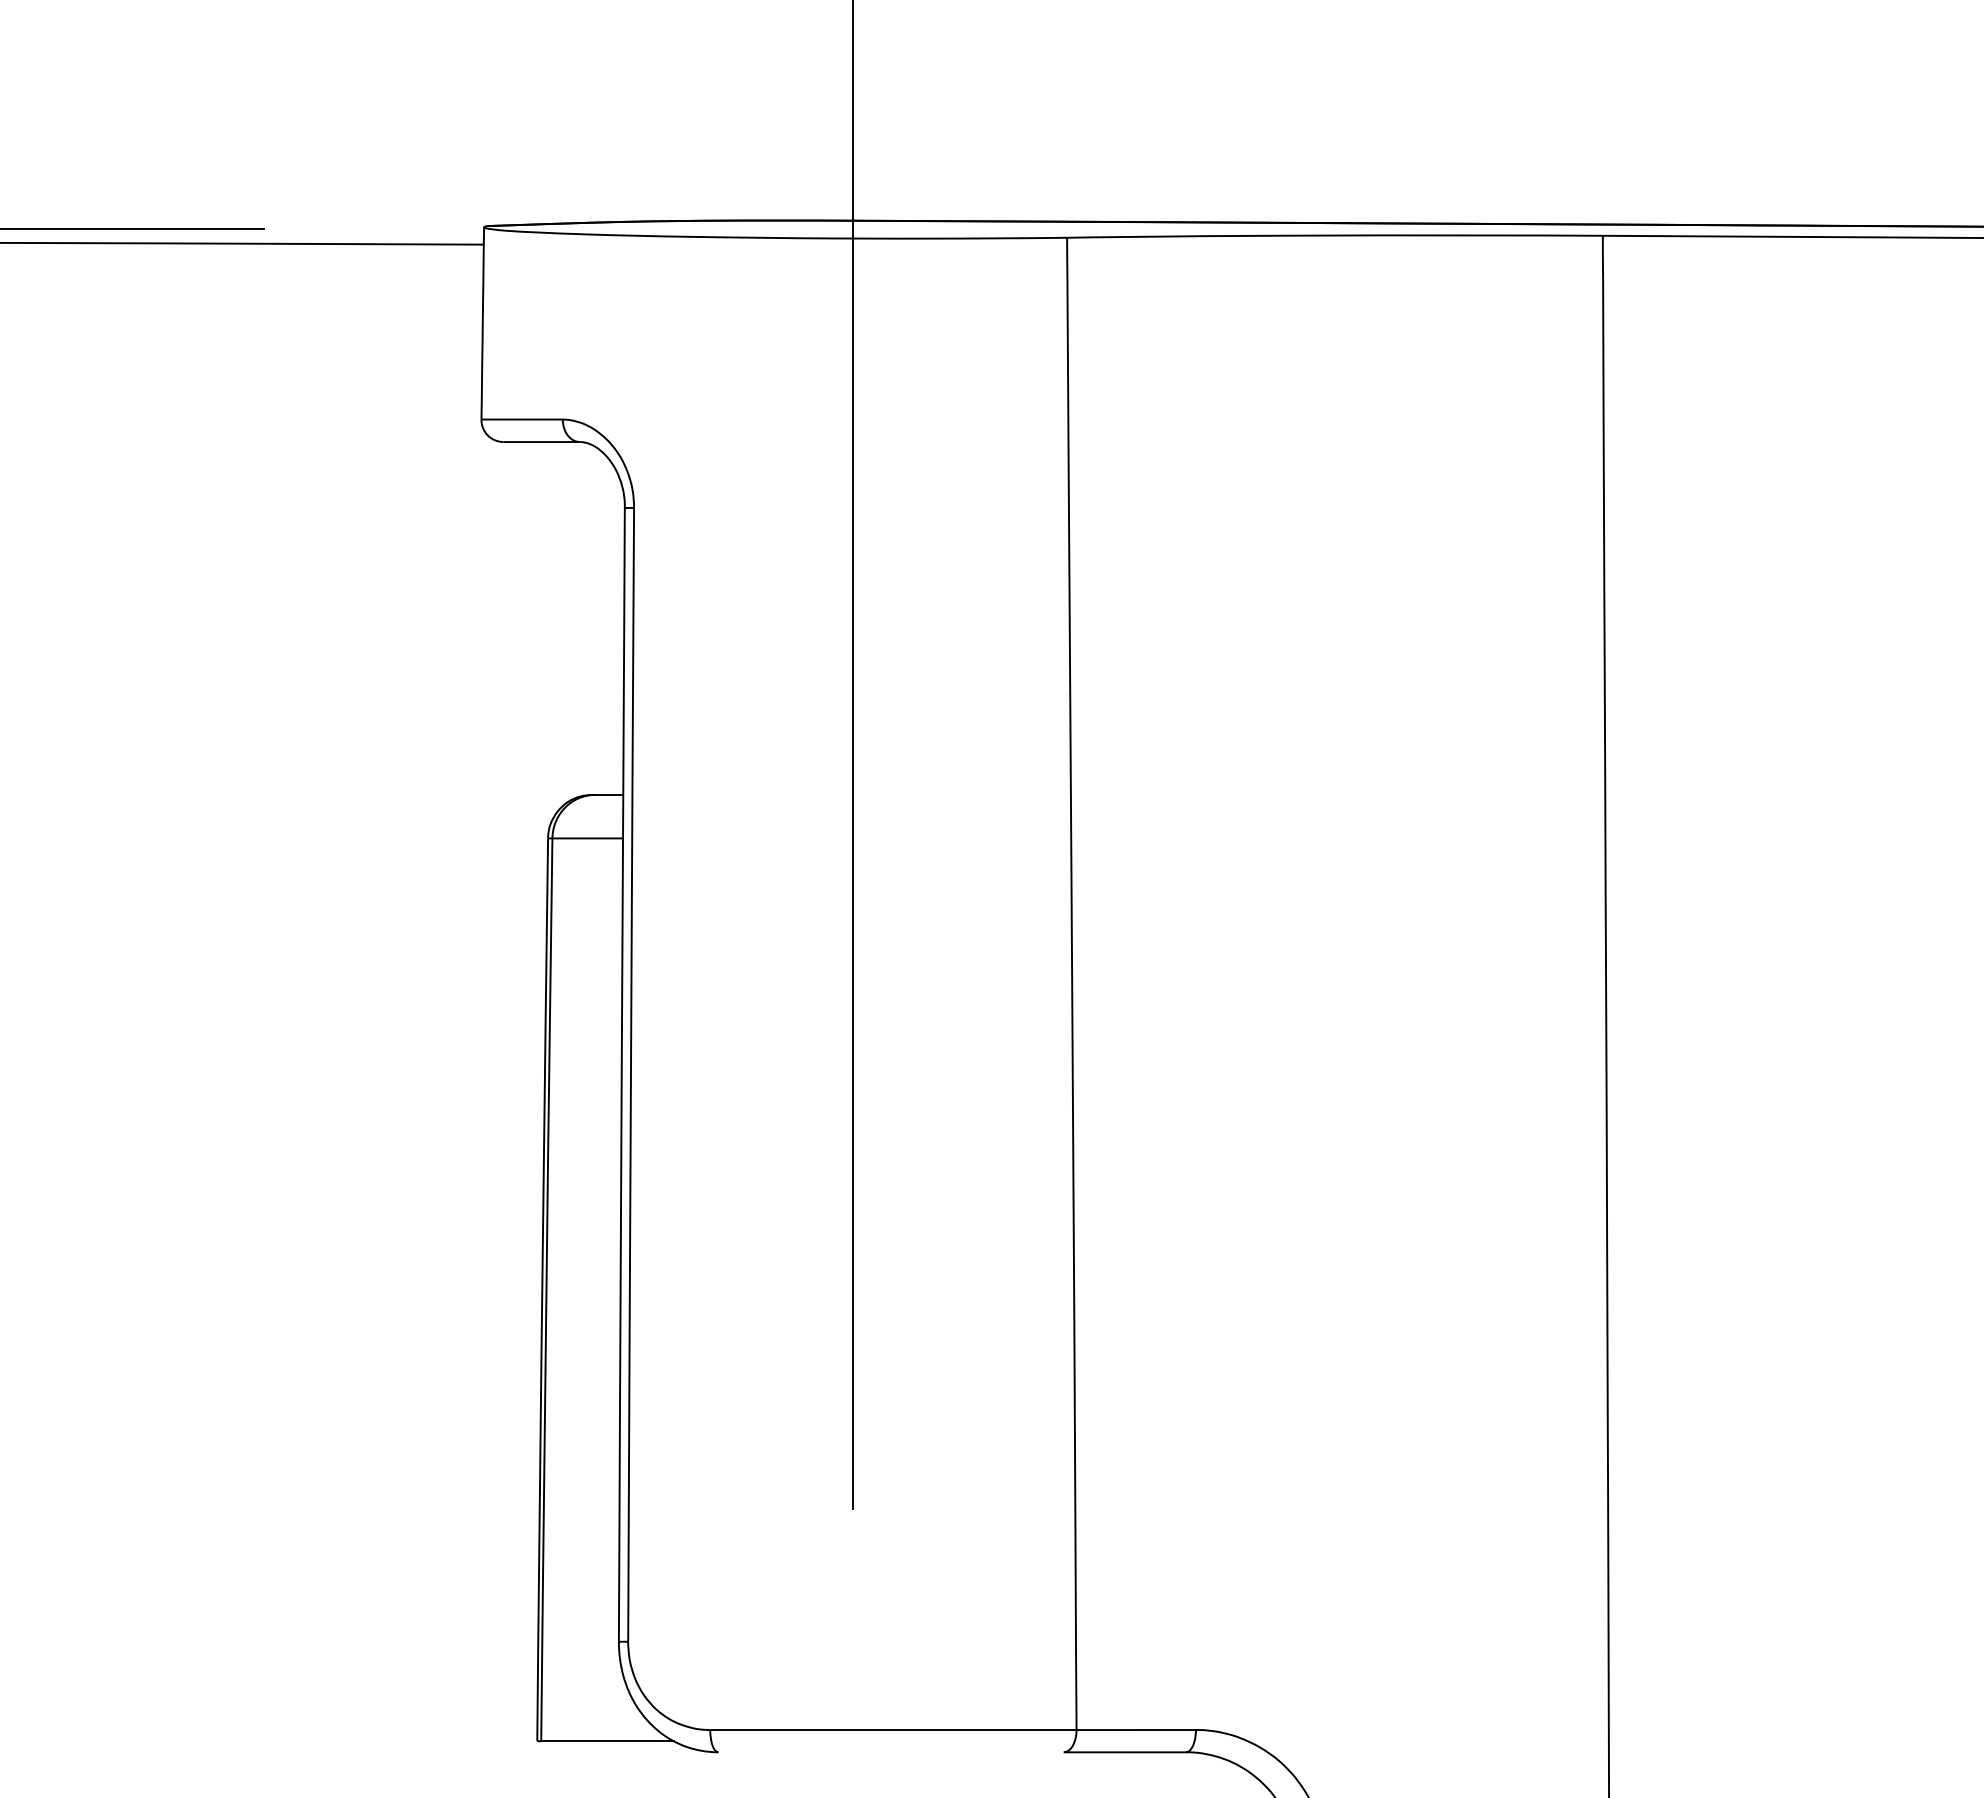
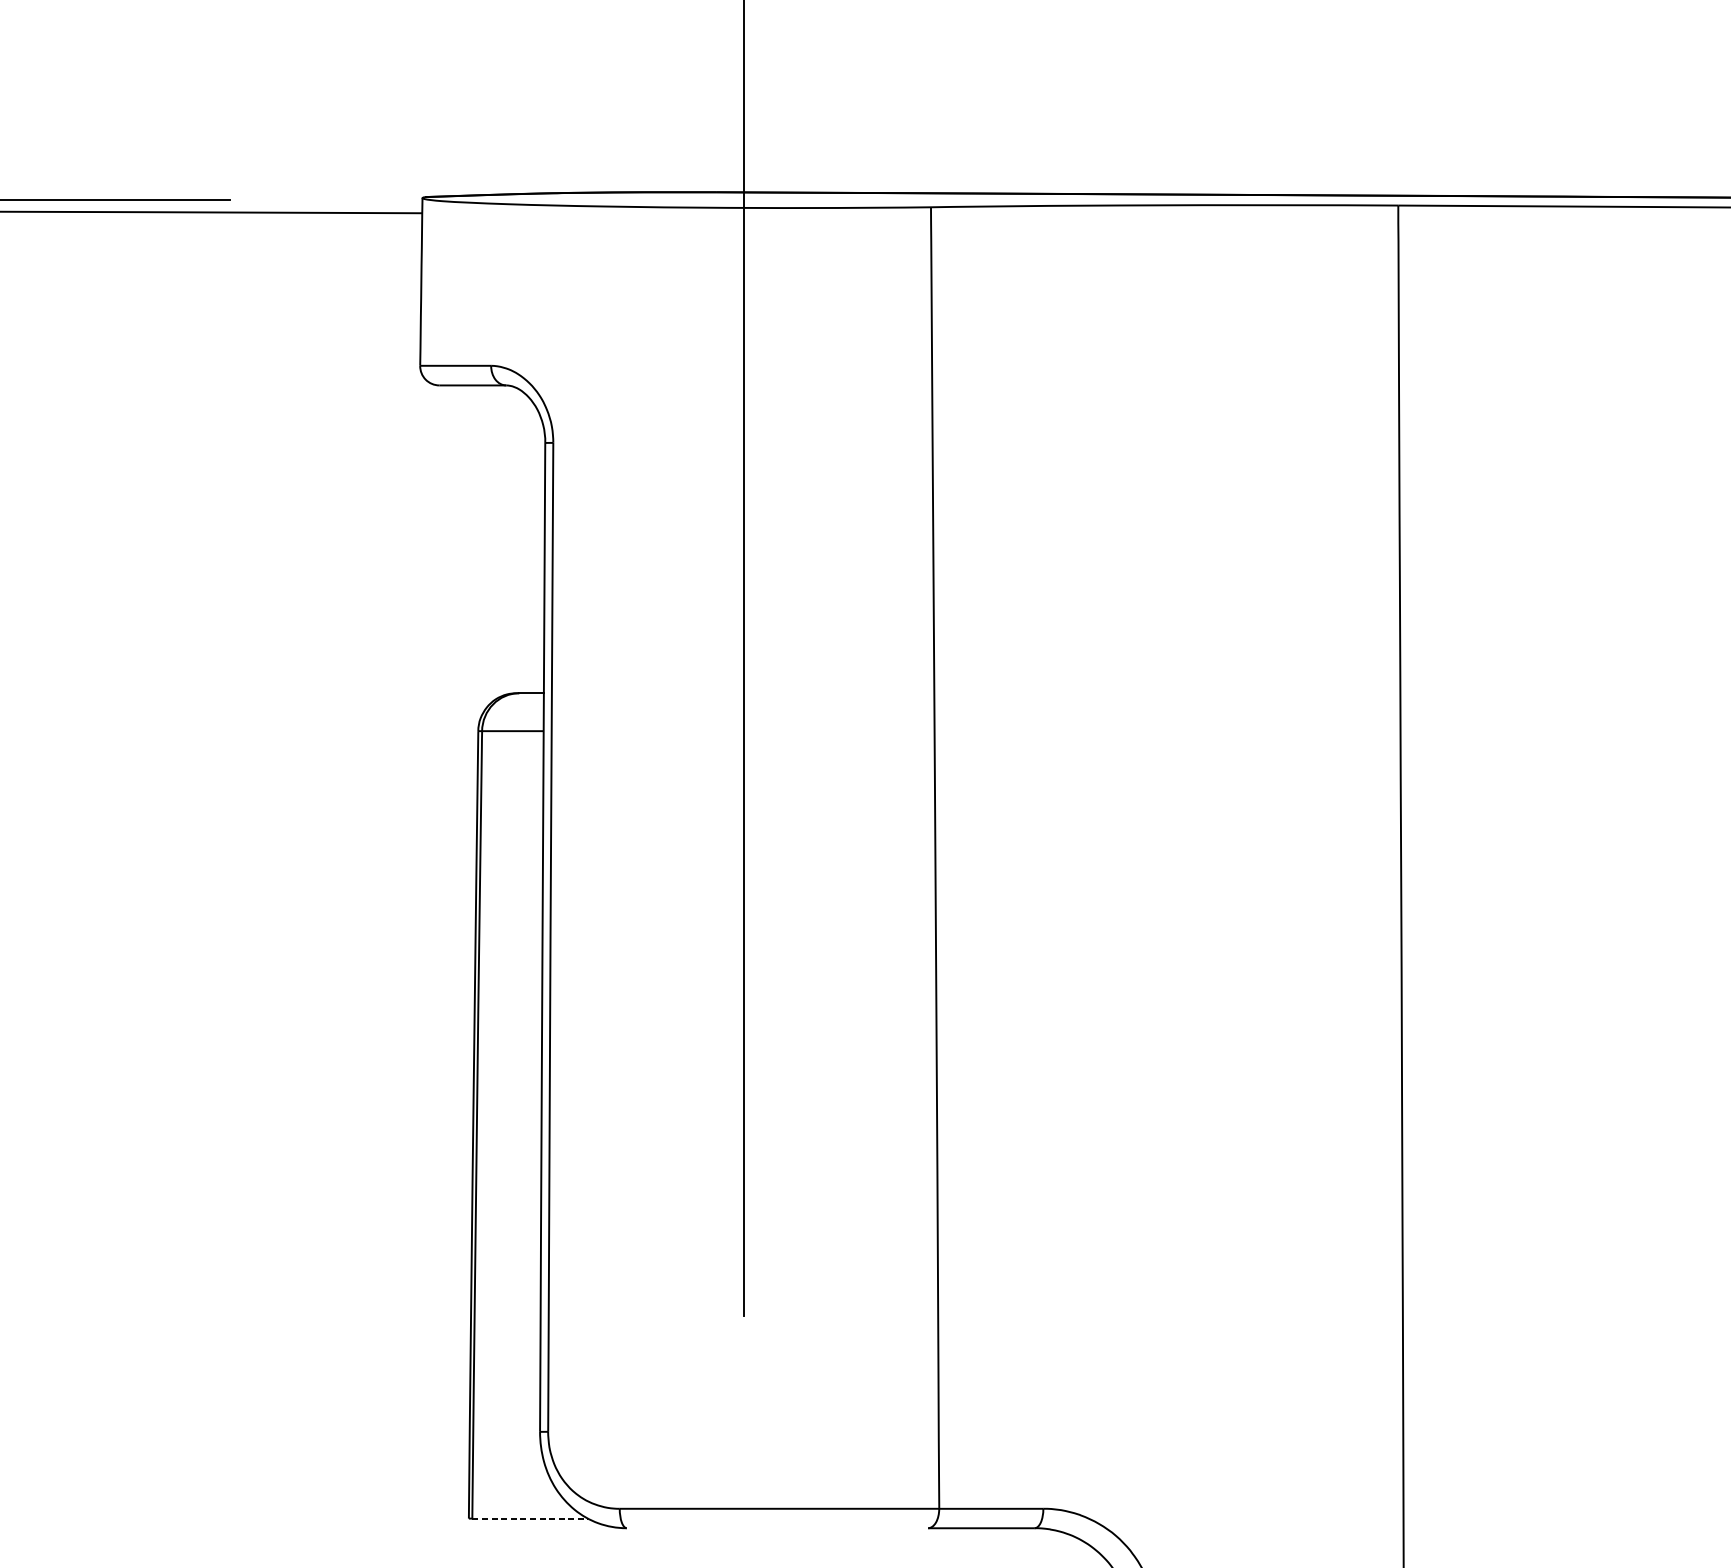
line: (607, 1741) -> (530, 1518), solid -> dashed

